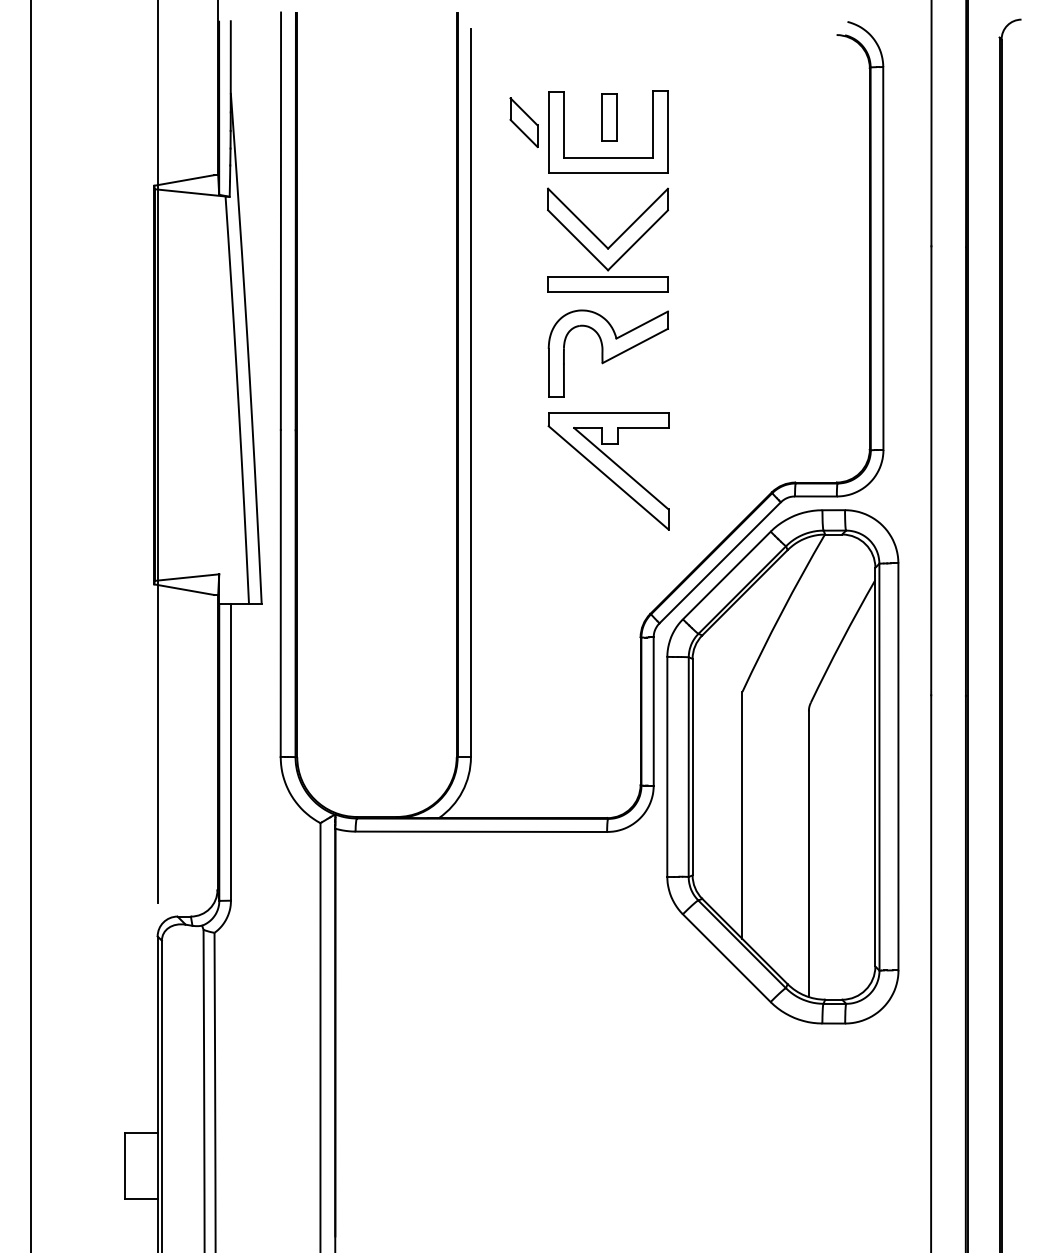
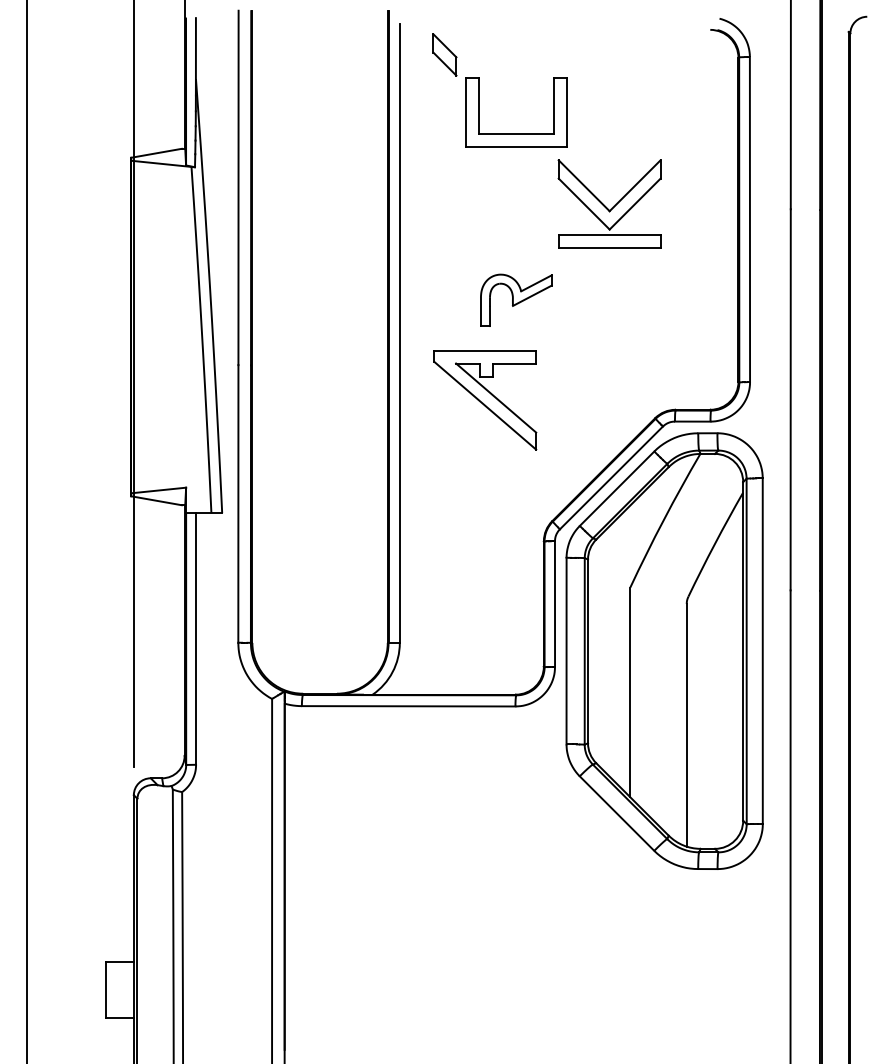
part: (609, 117) -> (517, 99), removed
part: (523, 122) -> (444, 54), moved
part: (607, 239) -> (609, 203), moved
part: (607, 353) -> (515, 300), size x0.7
part: (608, 471) -> (485, 400), moved

